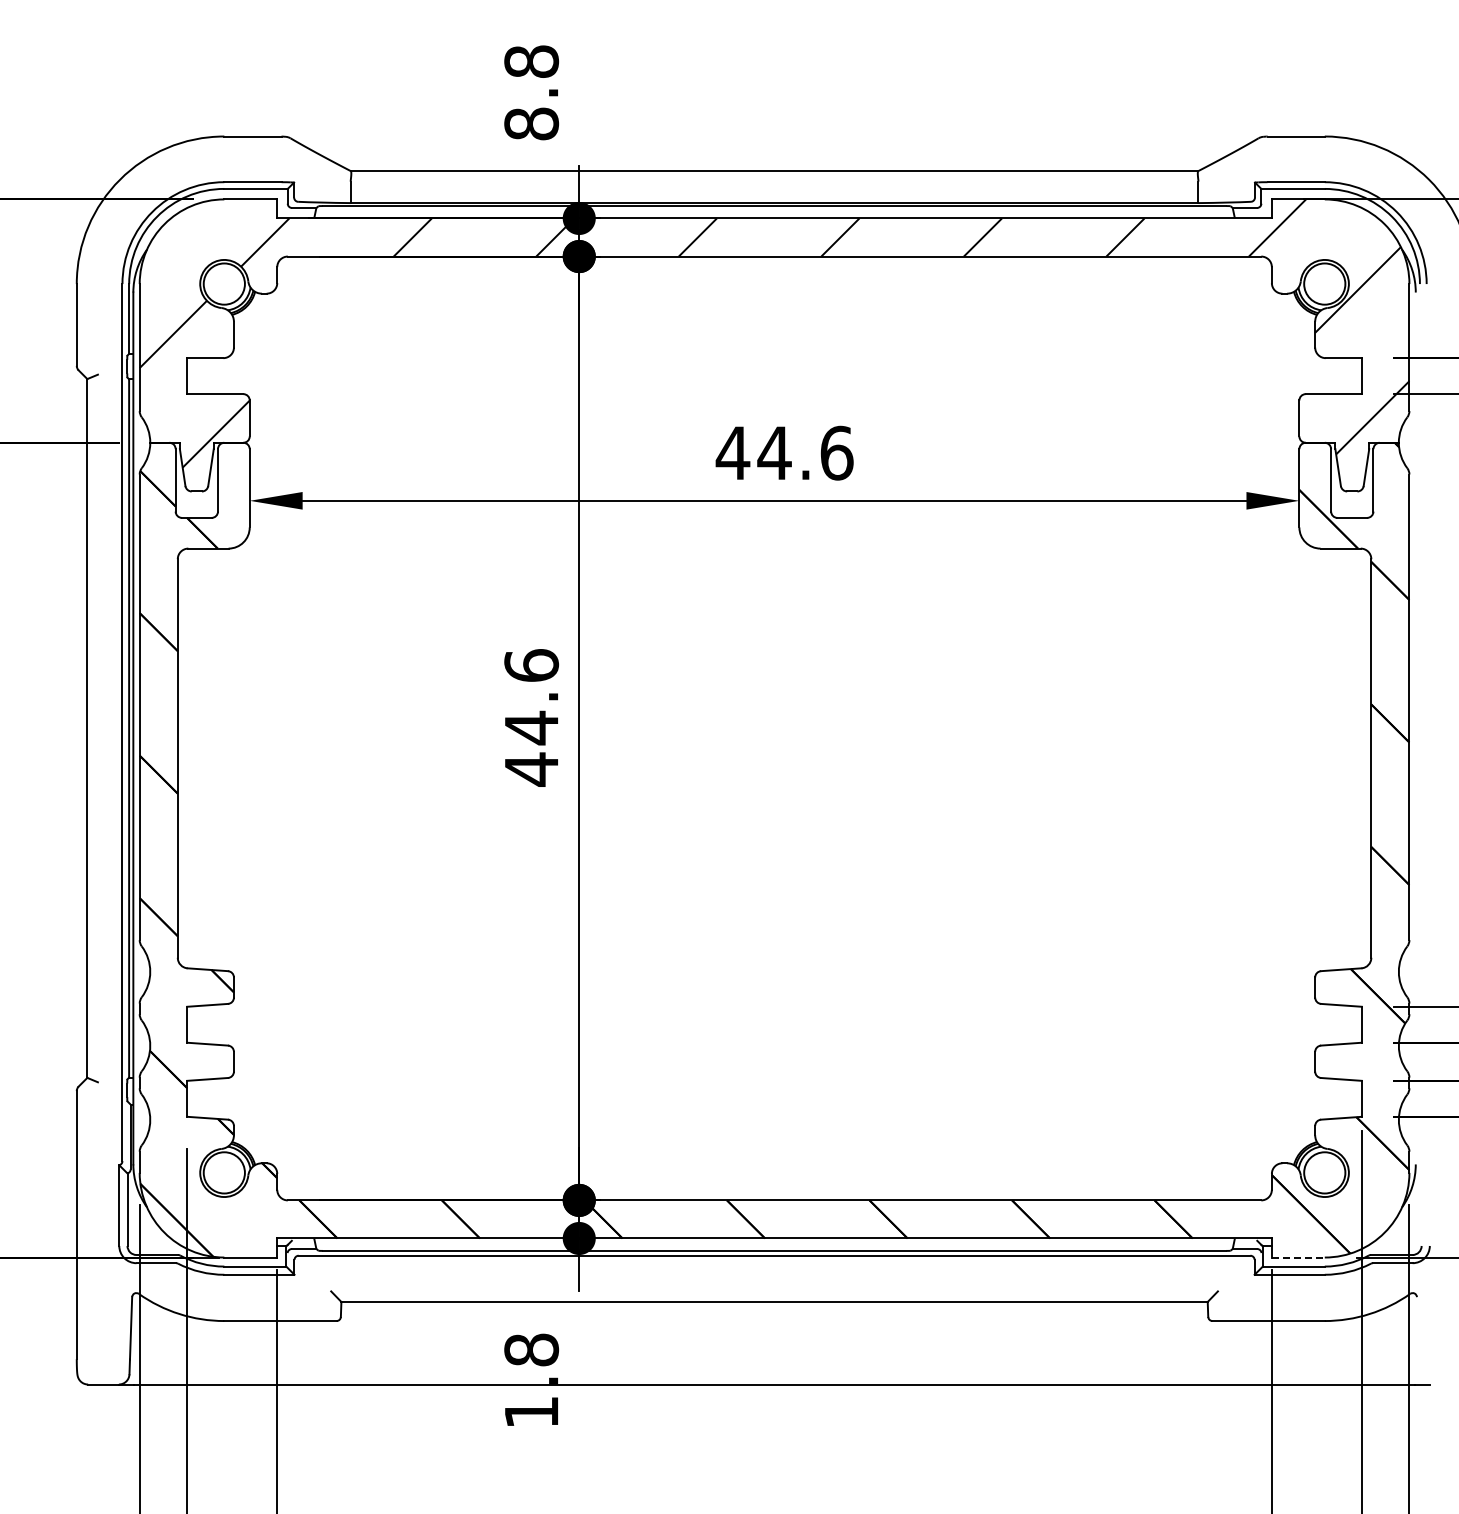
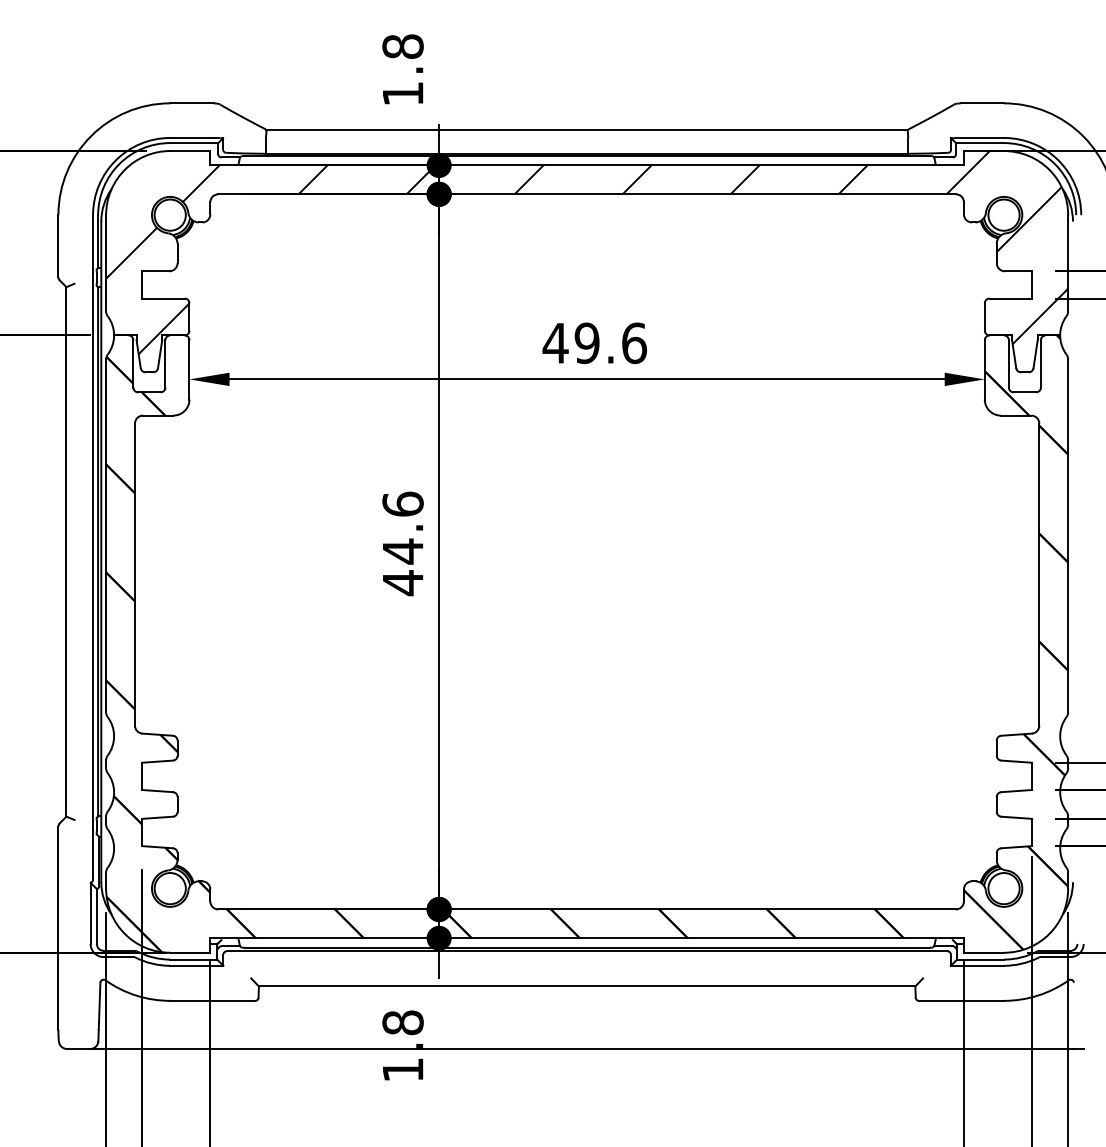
text: (531, 123) -> (402, 93), 8.8 -> 1.8
text: (774, 452) -> (587, 342), 44.6 -> 49.6
line: (1298, 1257) -> (984, 952), dashed -> solid

